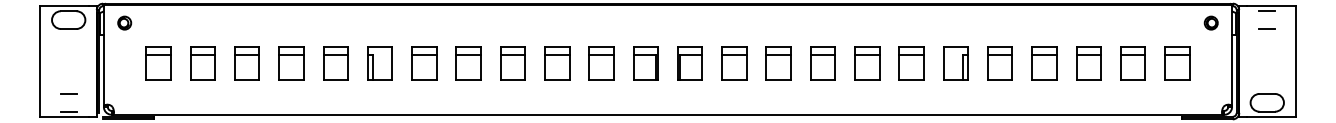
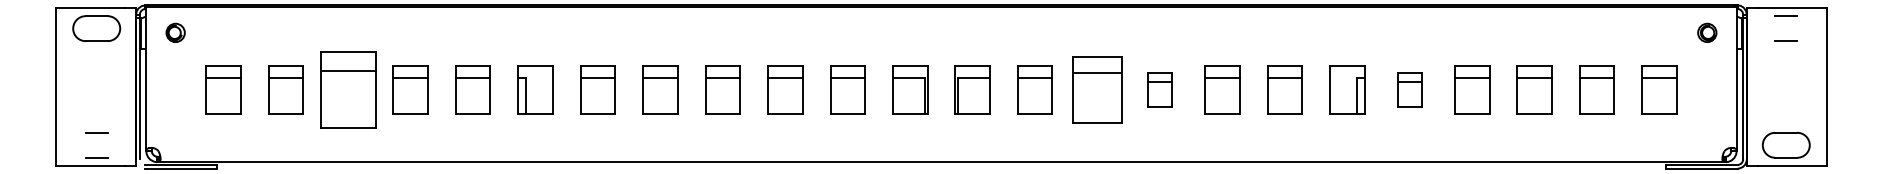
part: (247, 63) -> (348, 89), size x1.6
part: (778, 63) -> (1097, 89), size x1.4
part: (822, 63) -> (1159, 89), size x0.7
part: (999, 63) -> (1409, 89), size x0.7

